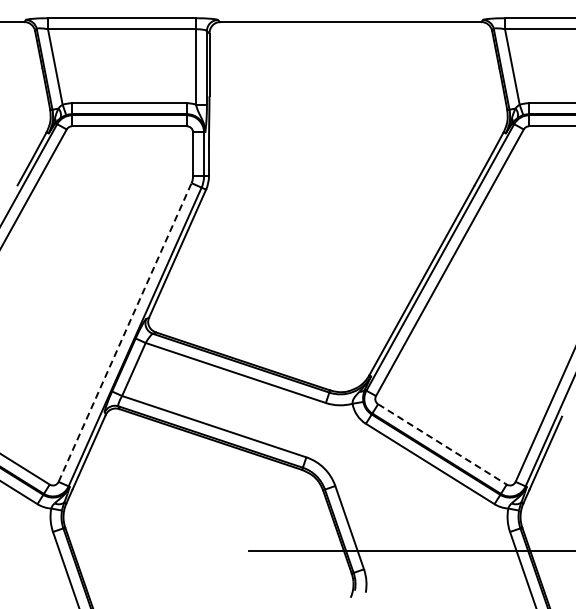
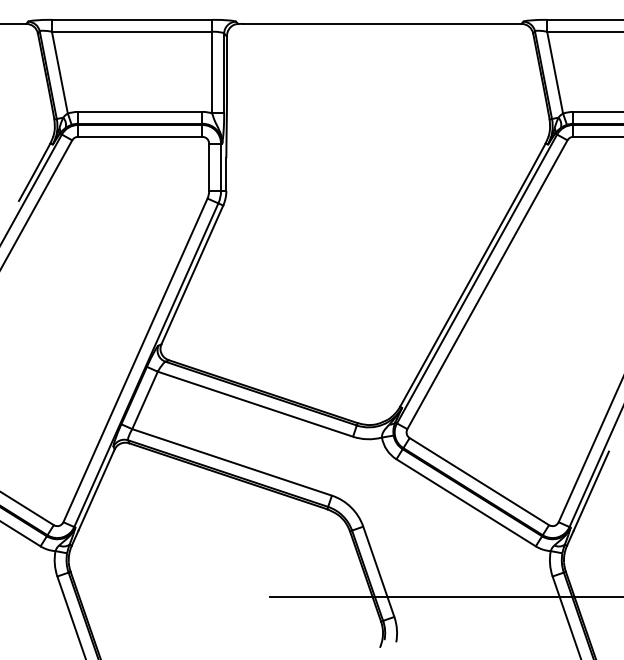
line: (125, 332) -> (135, 360), dashed -> solid
line: (442, 444) -> (479, 481), dashed -> solid

